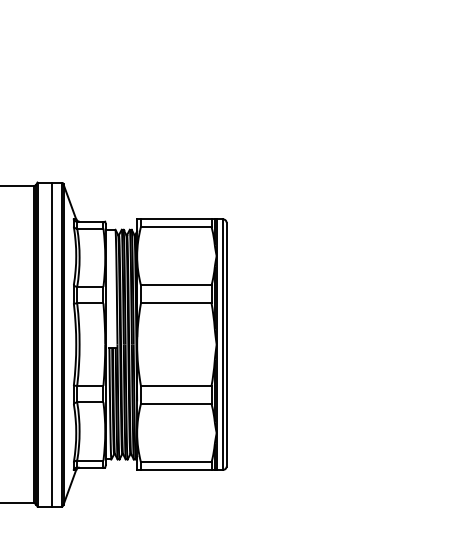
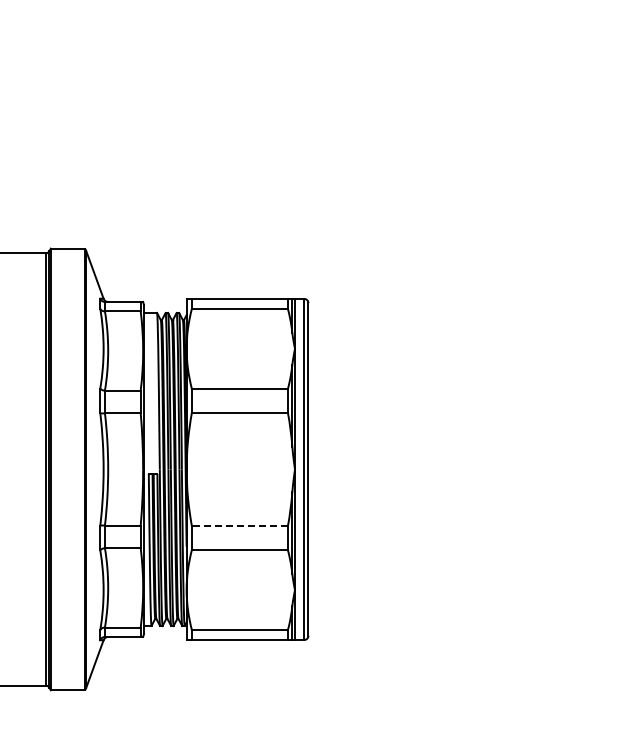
line: (51, 344) -> (70, 469), removed
line: (175, 386) -> (239, 526), solid -> dashed

